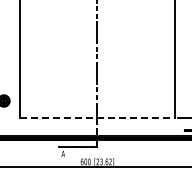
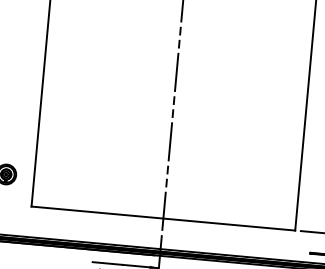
line: (97, 118) -> (163, 218), dashed -> solid

